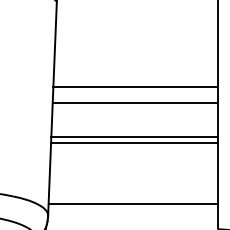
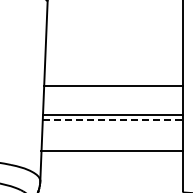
line: (135, 87) -> (113, 73), removed
line: (135, 143) -> (113, 120), solid -> dashed
line: (132, 203) -> (111, 150), moved

